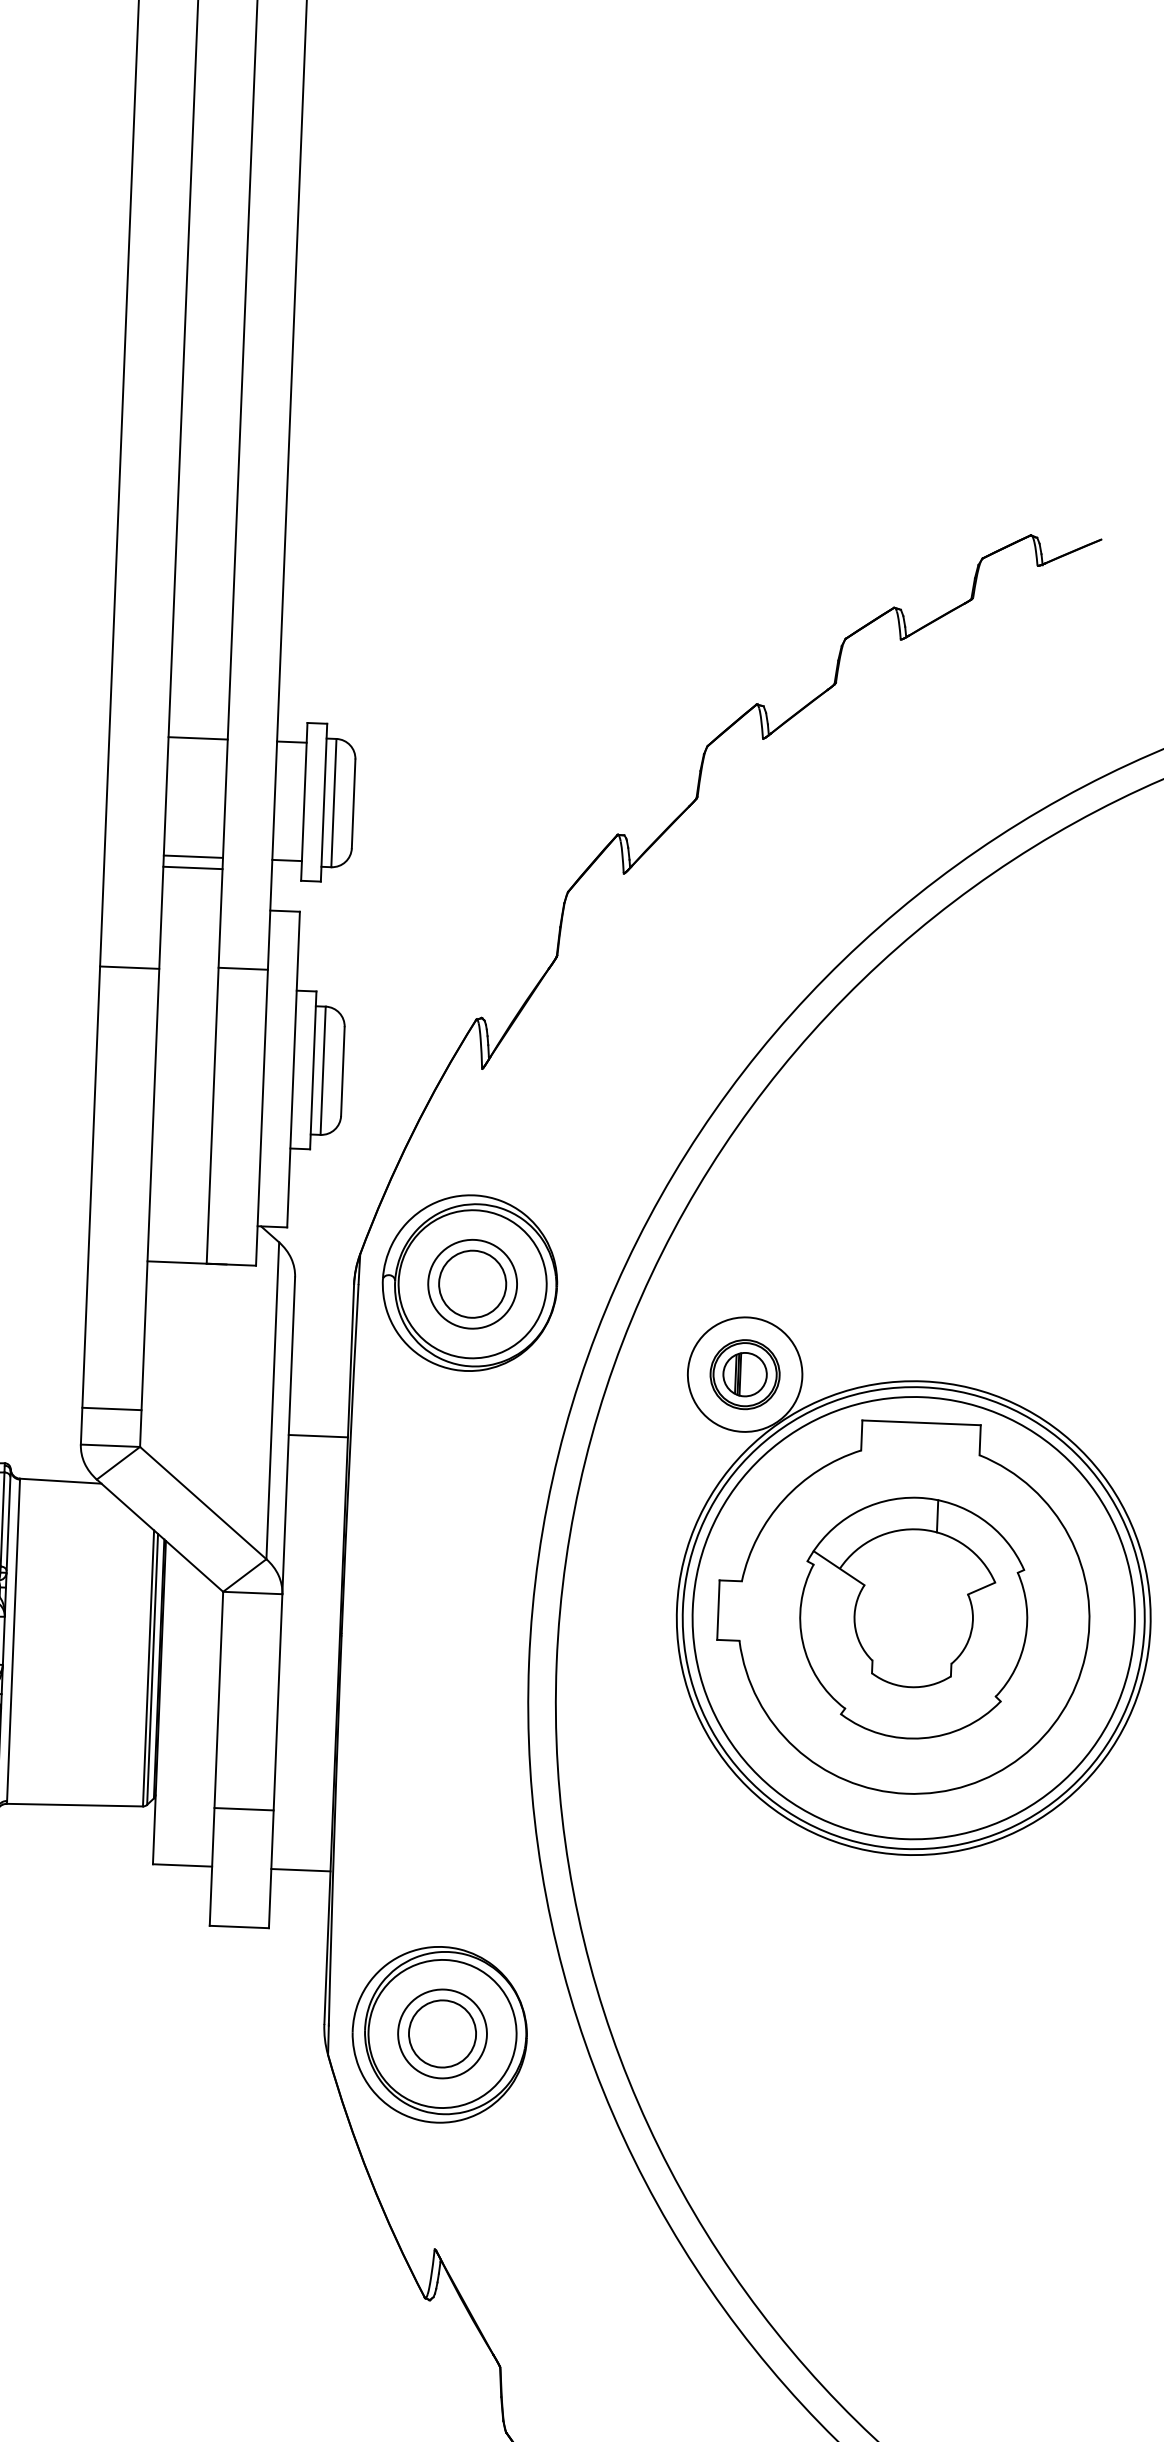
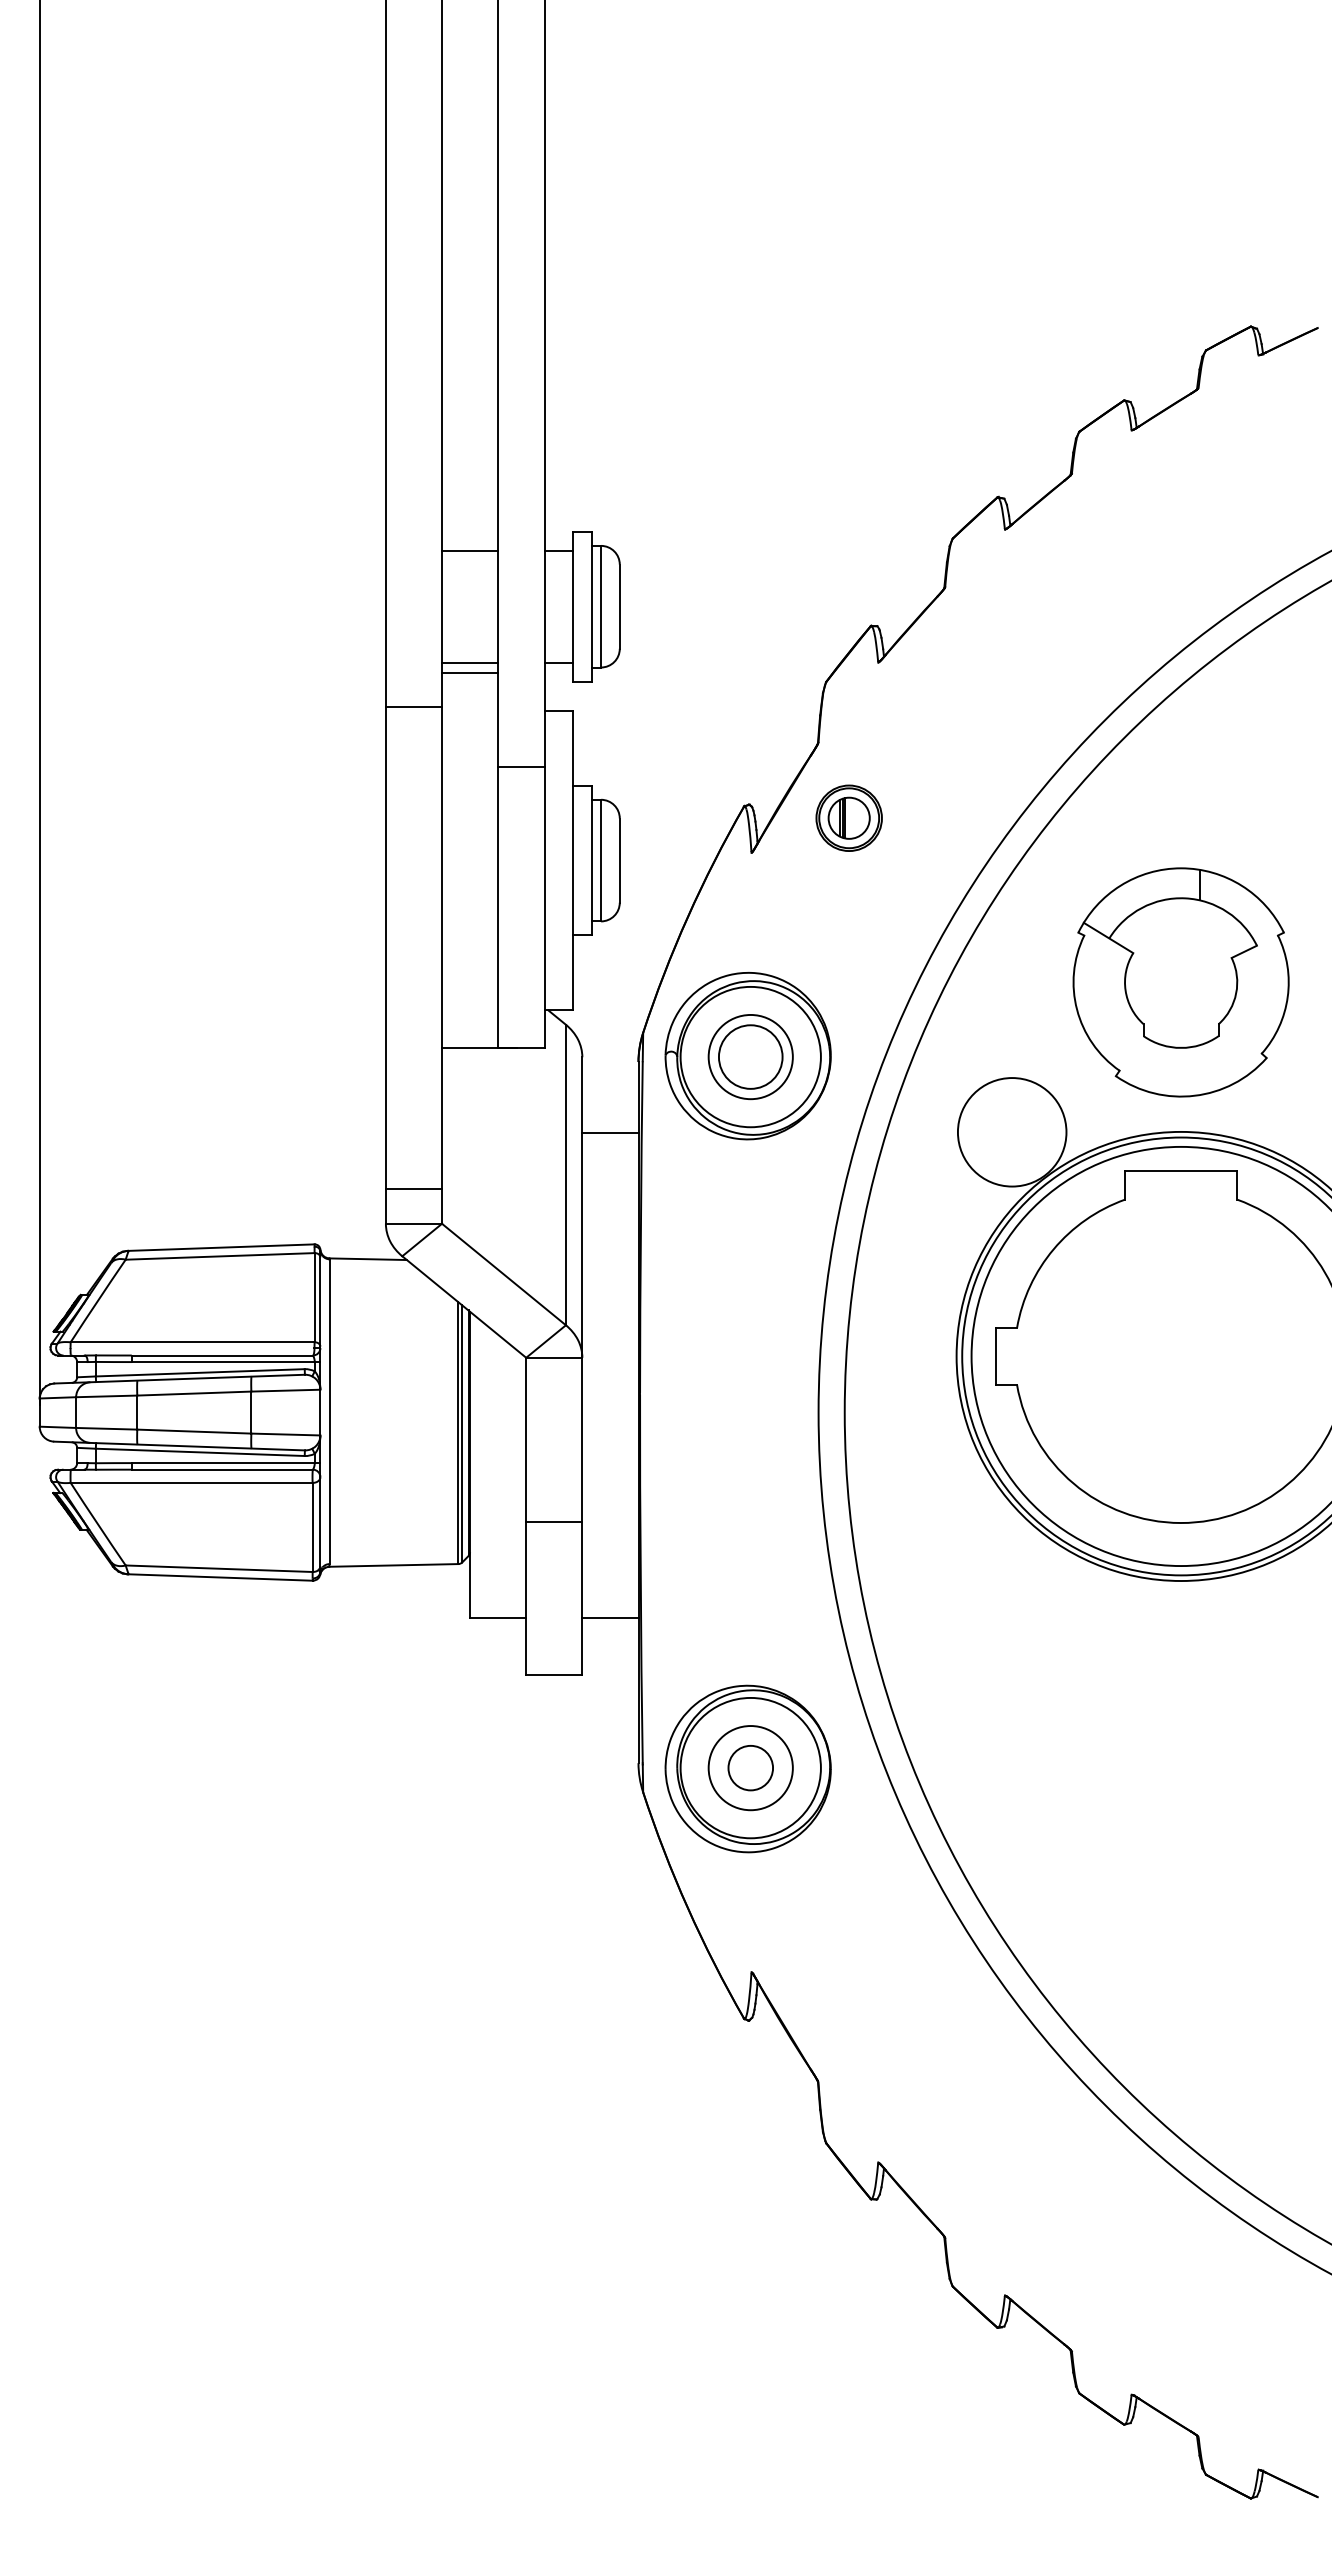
line: (129, 967) -> (413, 707), moved
part: (744, 1373) -> (848, 817), moved
line: (318, 1435) -> (610, 1132), moved
part: (913, 1618) -> (1180, 982), moved
line: (244, 1808) -> (554, 1521), moved
circle: (442, 2033) -> (750, 1767), size x0.7

